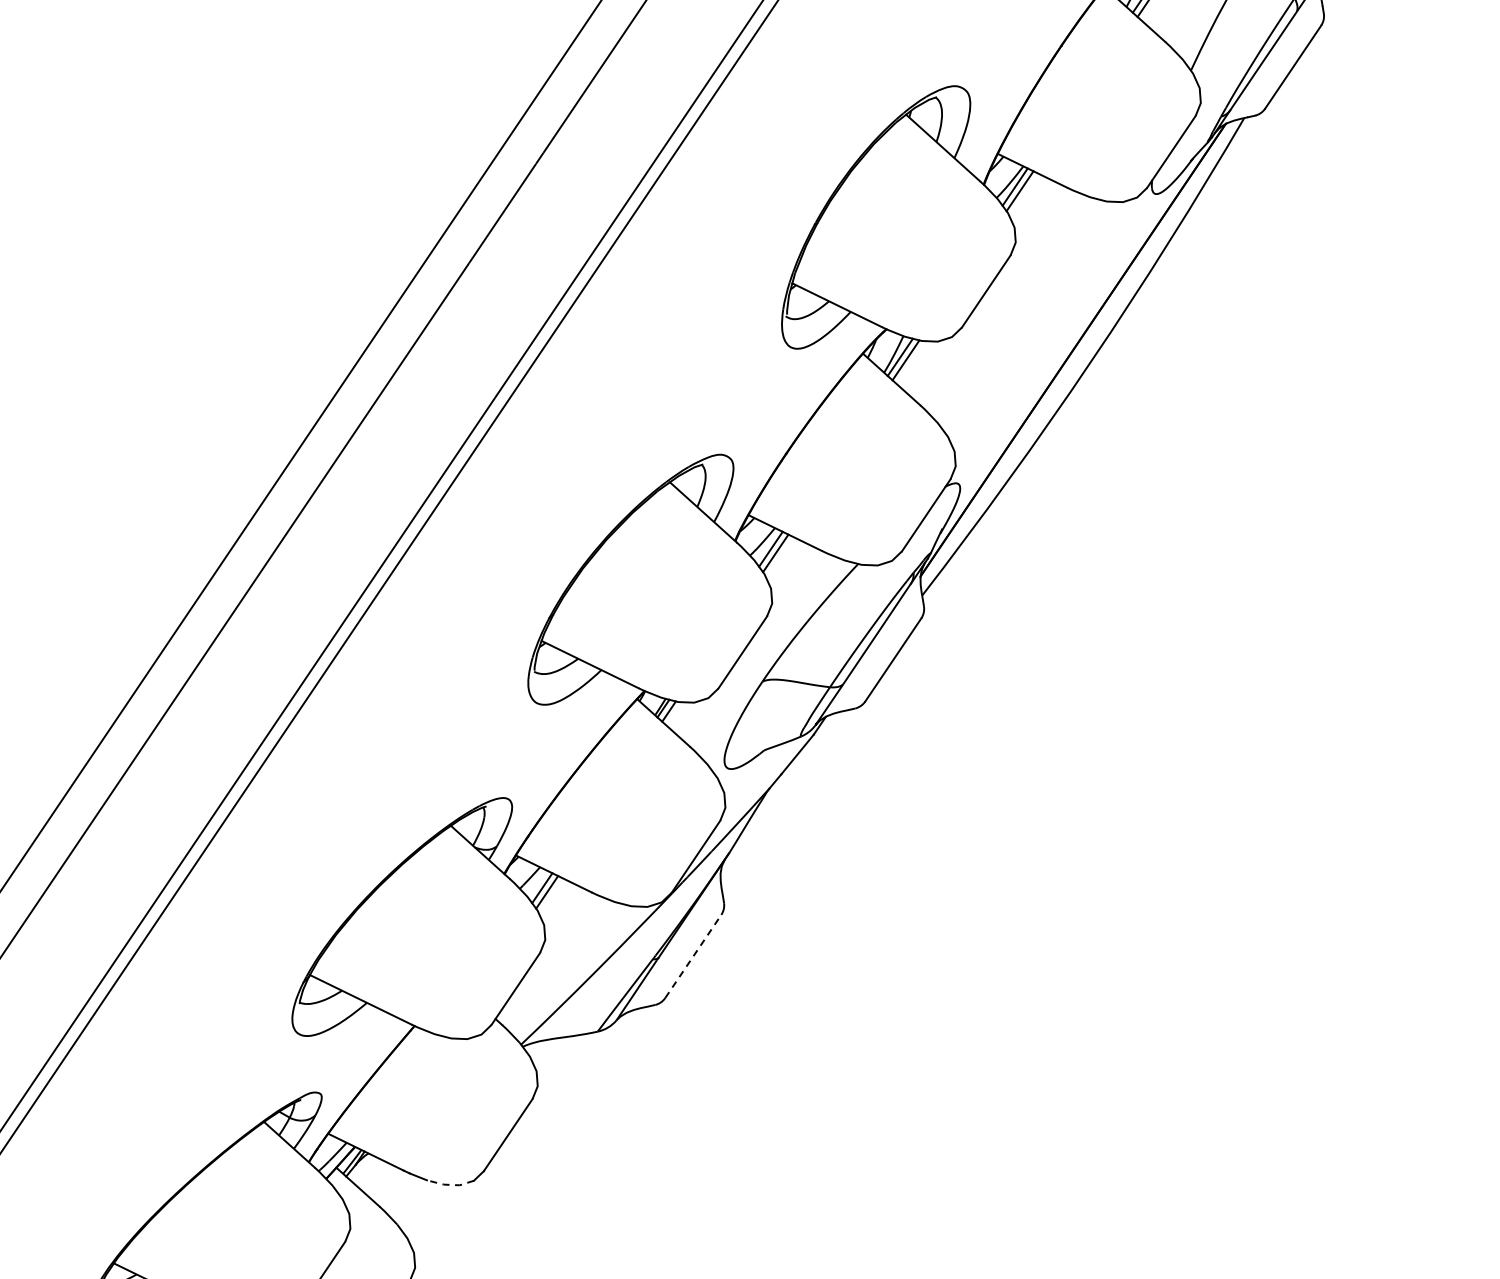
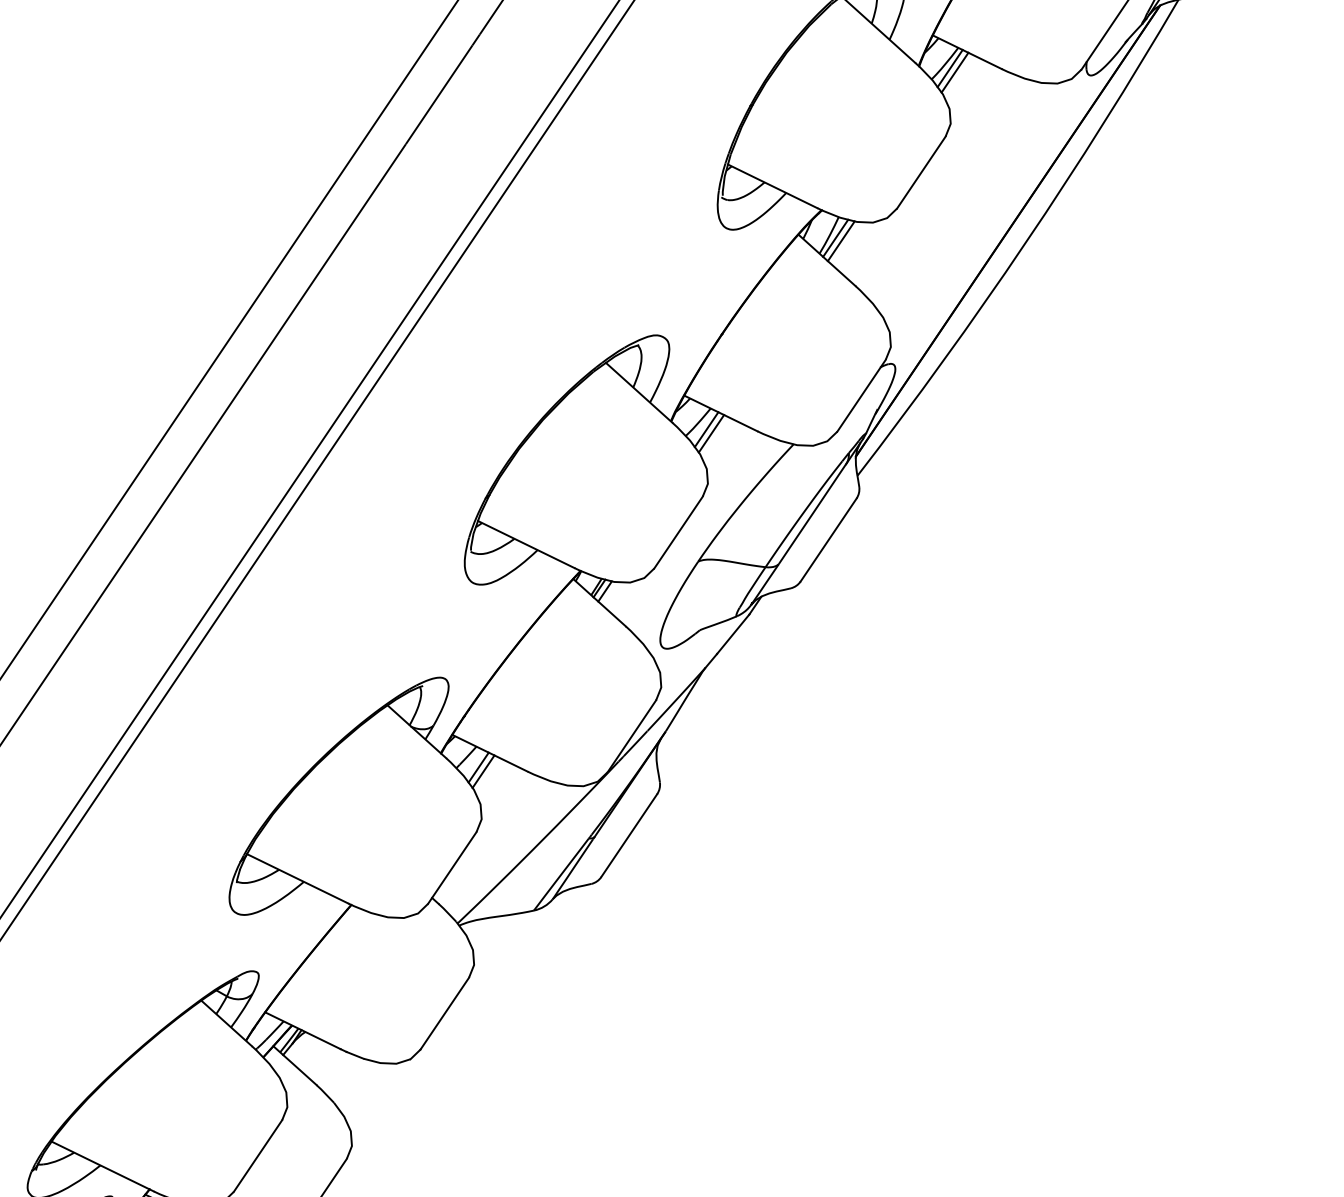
line: (693, 956) -> (629, 835), dashed -> solid
line: (450, 1184) -> (387, 1062), dashed -> solid

